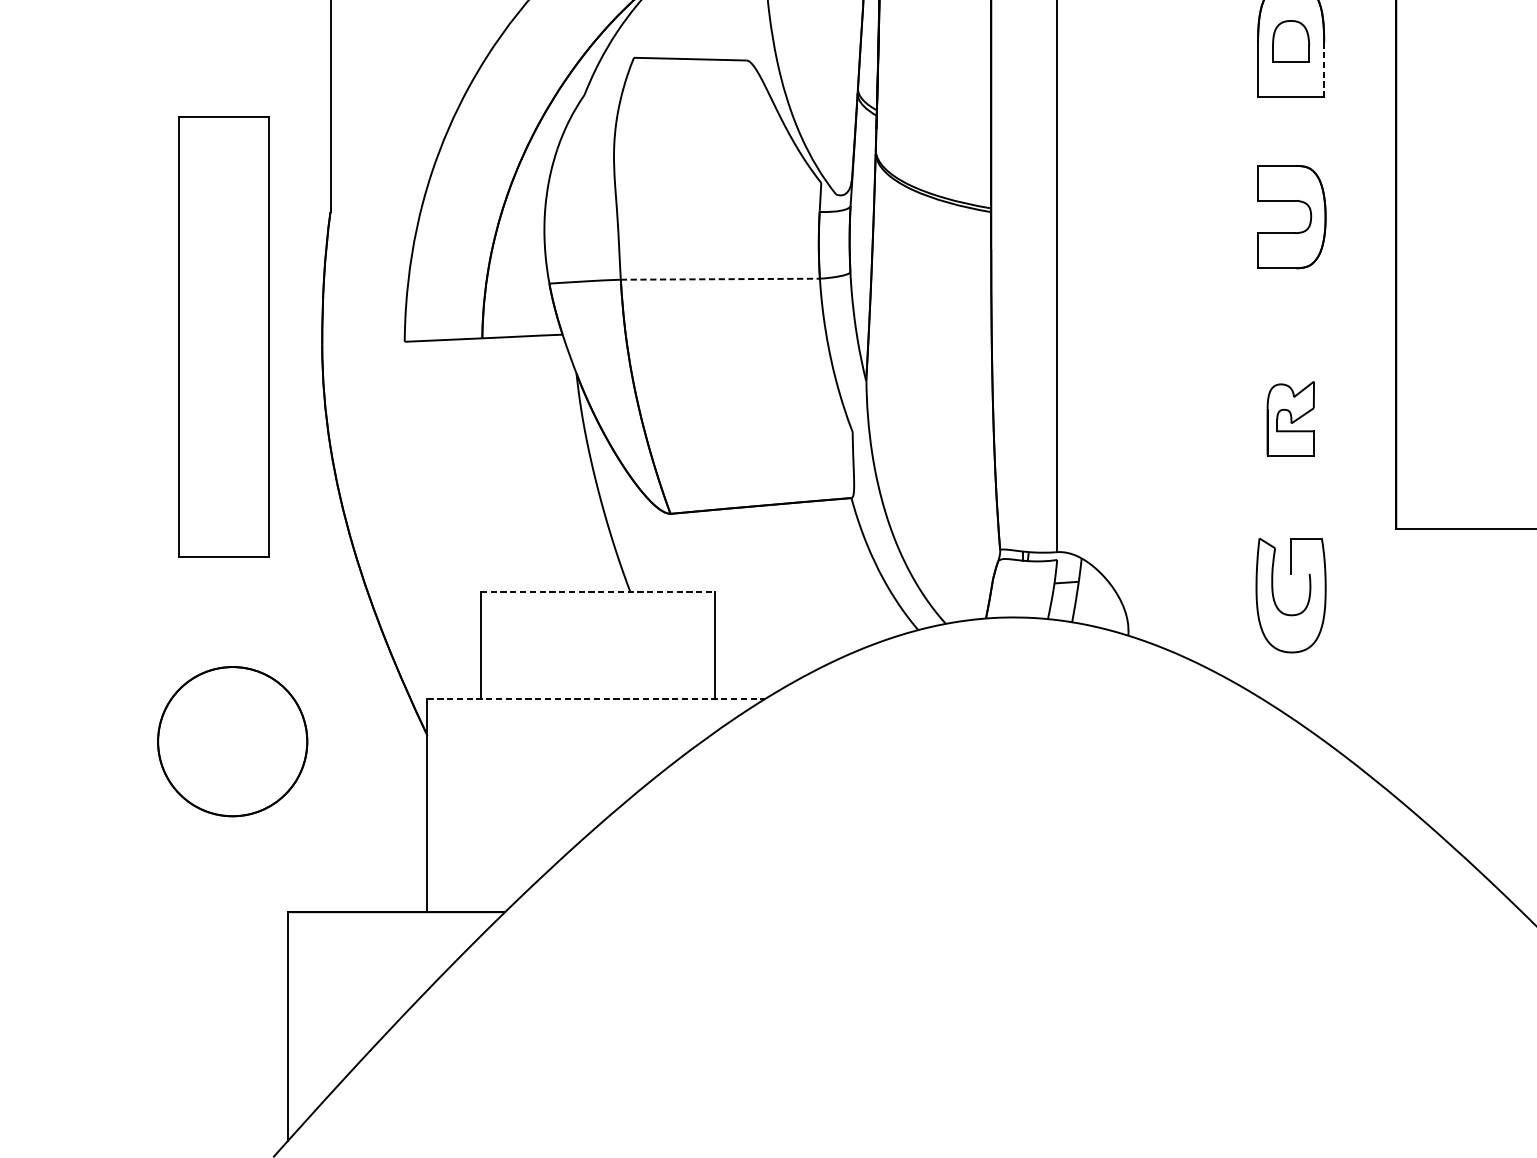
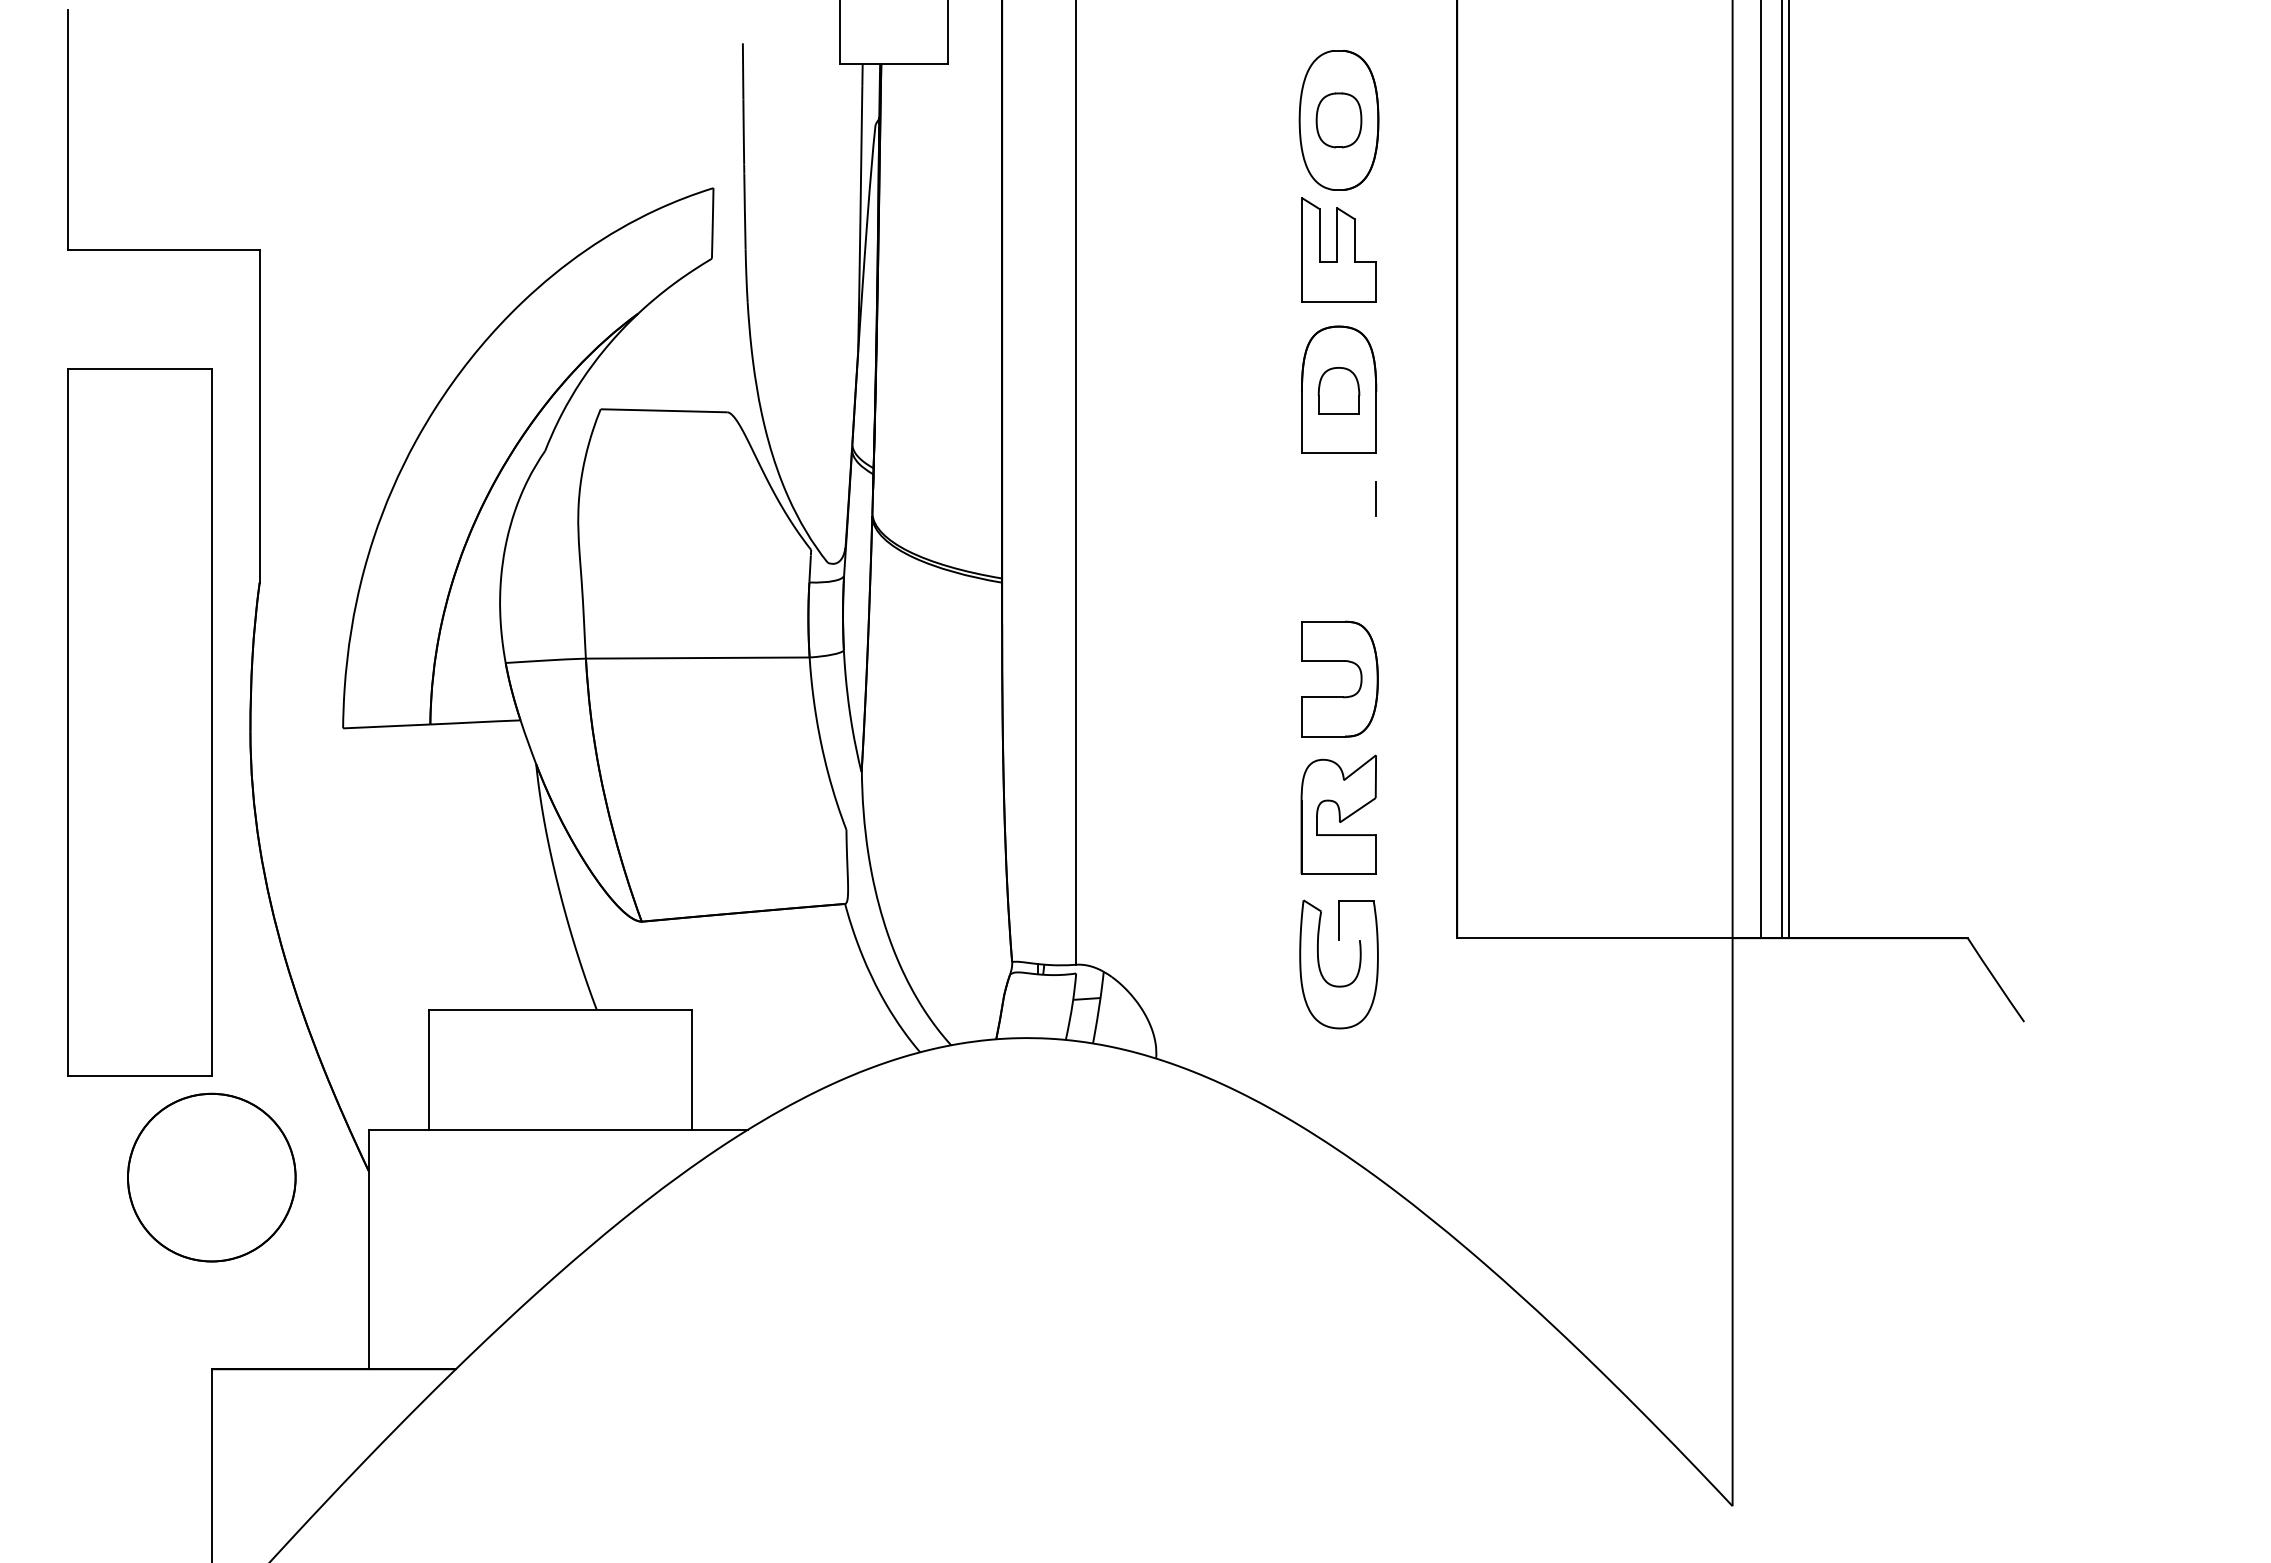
line: (1324, 69) -> (1376, 422), dashed -> solid
line: (1323, 137) -> (1375, 498), added
part: (1291, 201) -> (1339, 661), moved
line: (720, 279) -> (697, 658), dashed -> solid
part: (223, 336) -> (139, 722), size x1.43
part: (1290, 418) -> (1338, 814), size x1.43
line: (598, 592) -> (560, 1010), dashed -> solid
part: (1274, 597) -> (1320, 966), moved
line: (596, 698) -> (558, 1129), dashed -> solid
part: (232, 741) -> (211, 1177), moved

